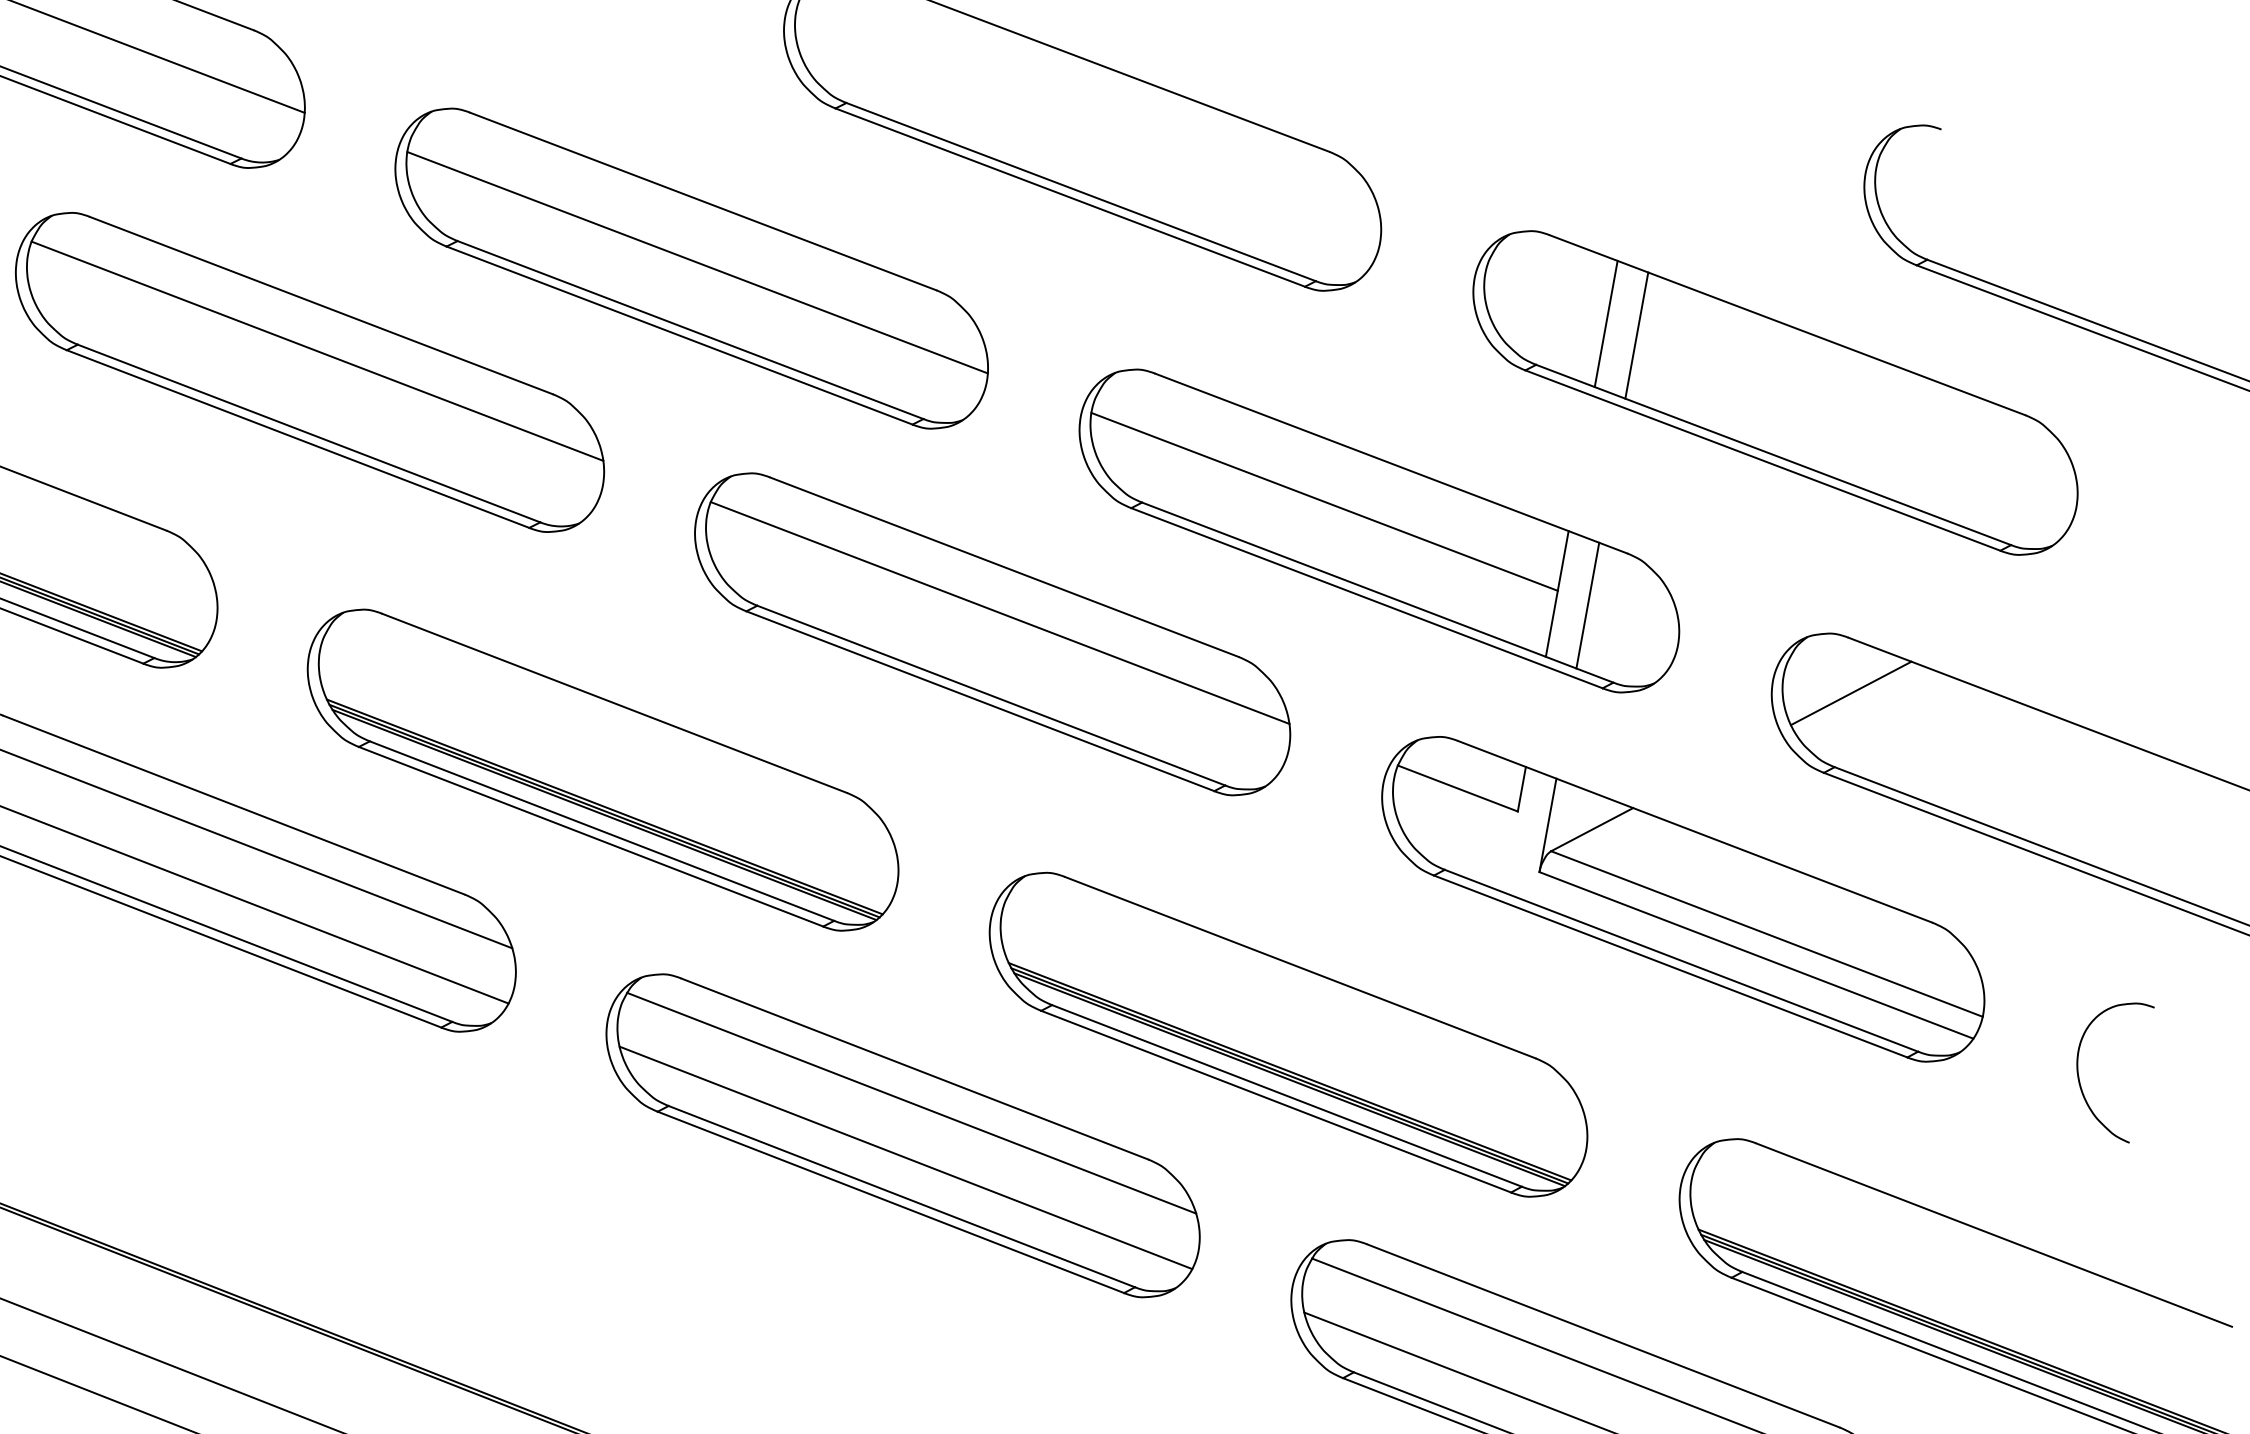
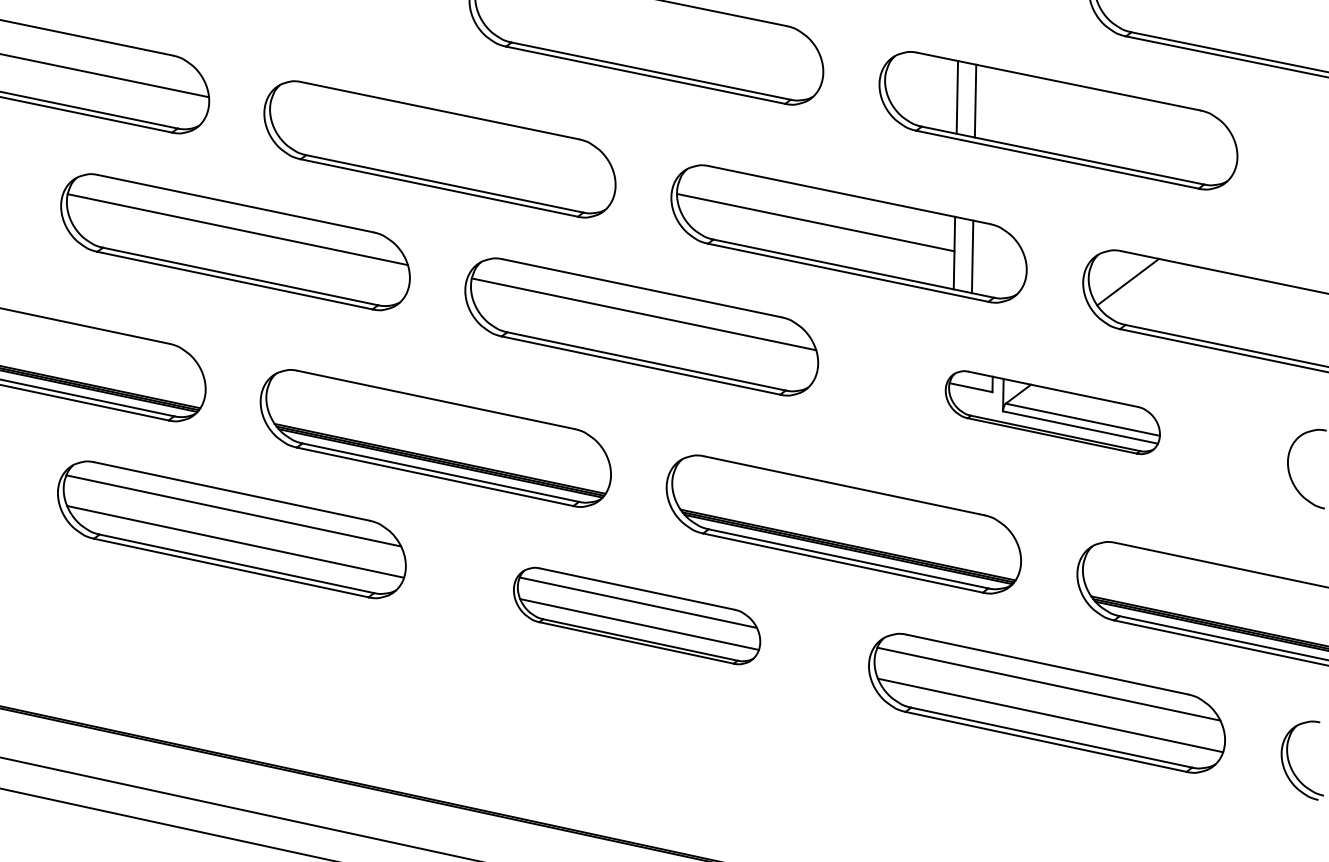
line: (697, 262) -> (442, 145), removed
part: (1682, 898) -> (1052, 412), size x0.6
part: (902, 1134) -> (636, 615), size x0.7

